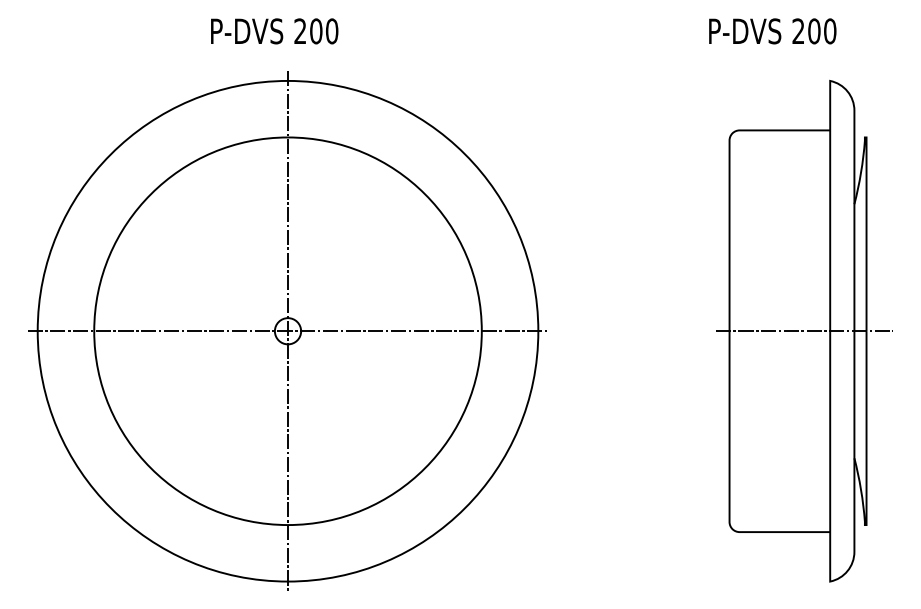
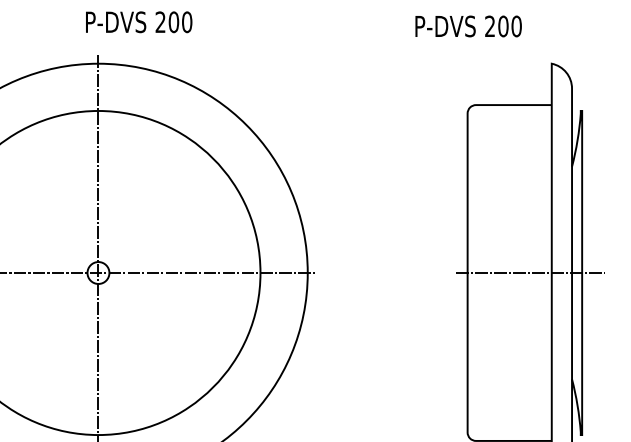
text: (274, 31) -> (138, 22), moved
text: (772, 31) -> (468, 26), moved

